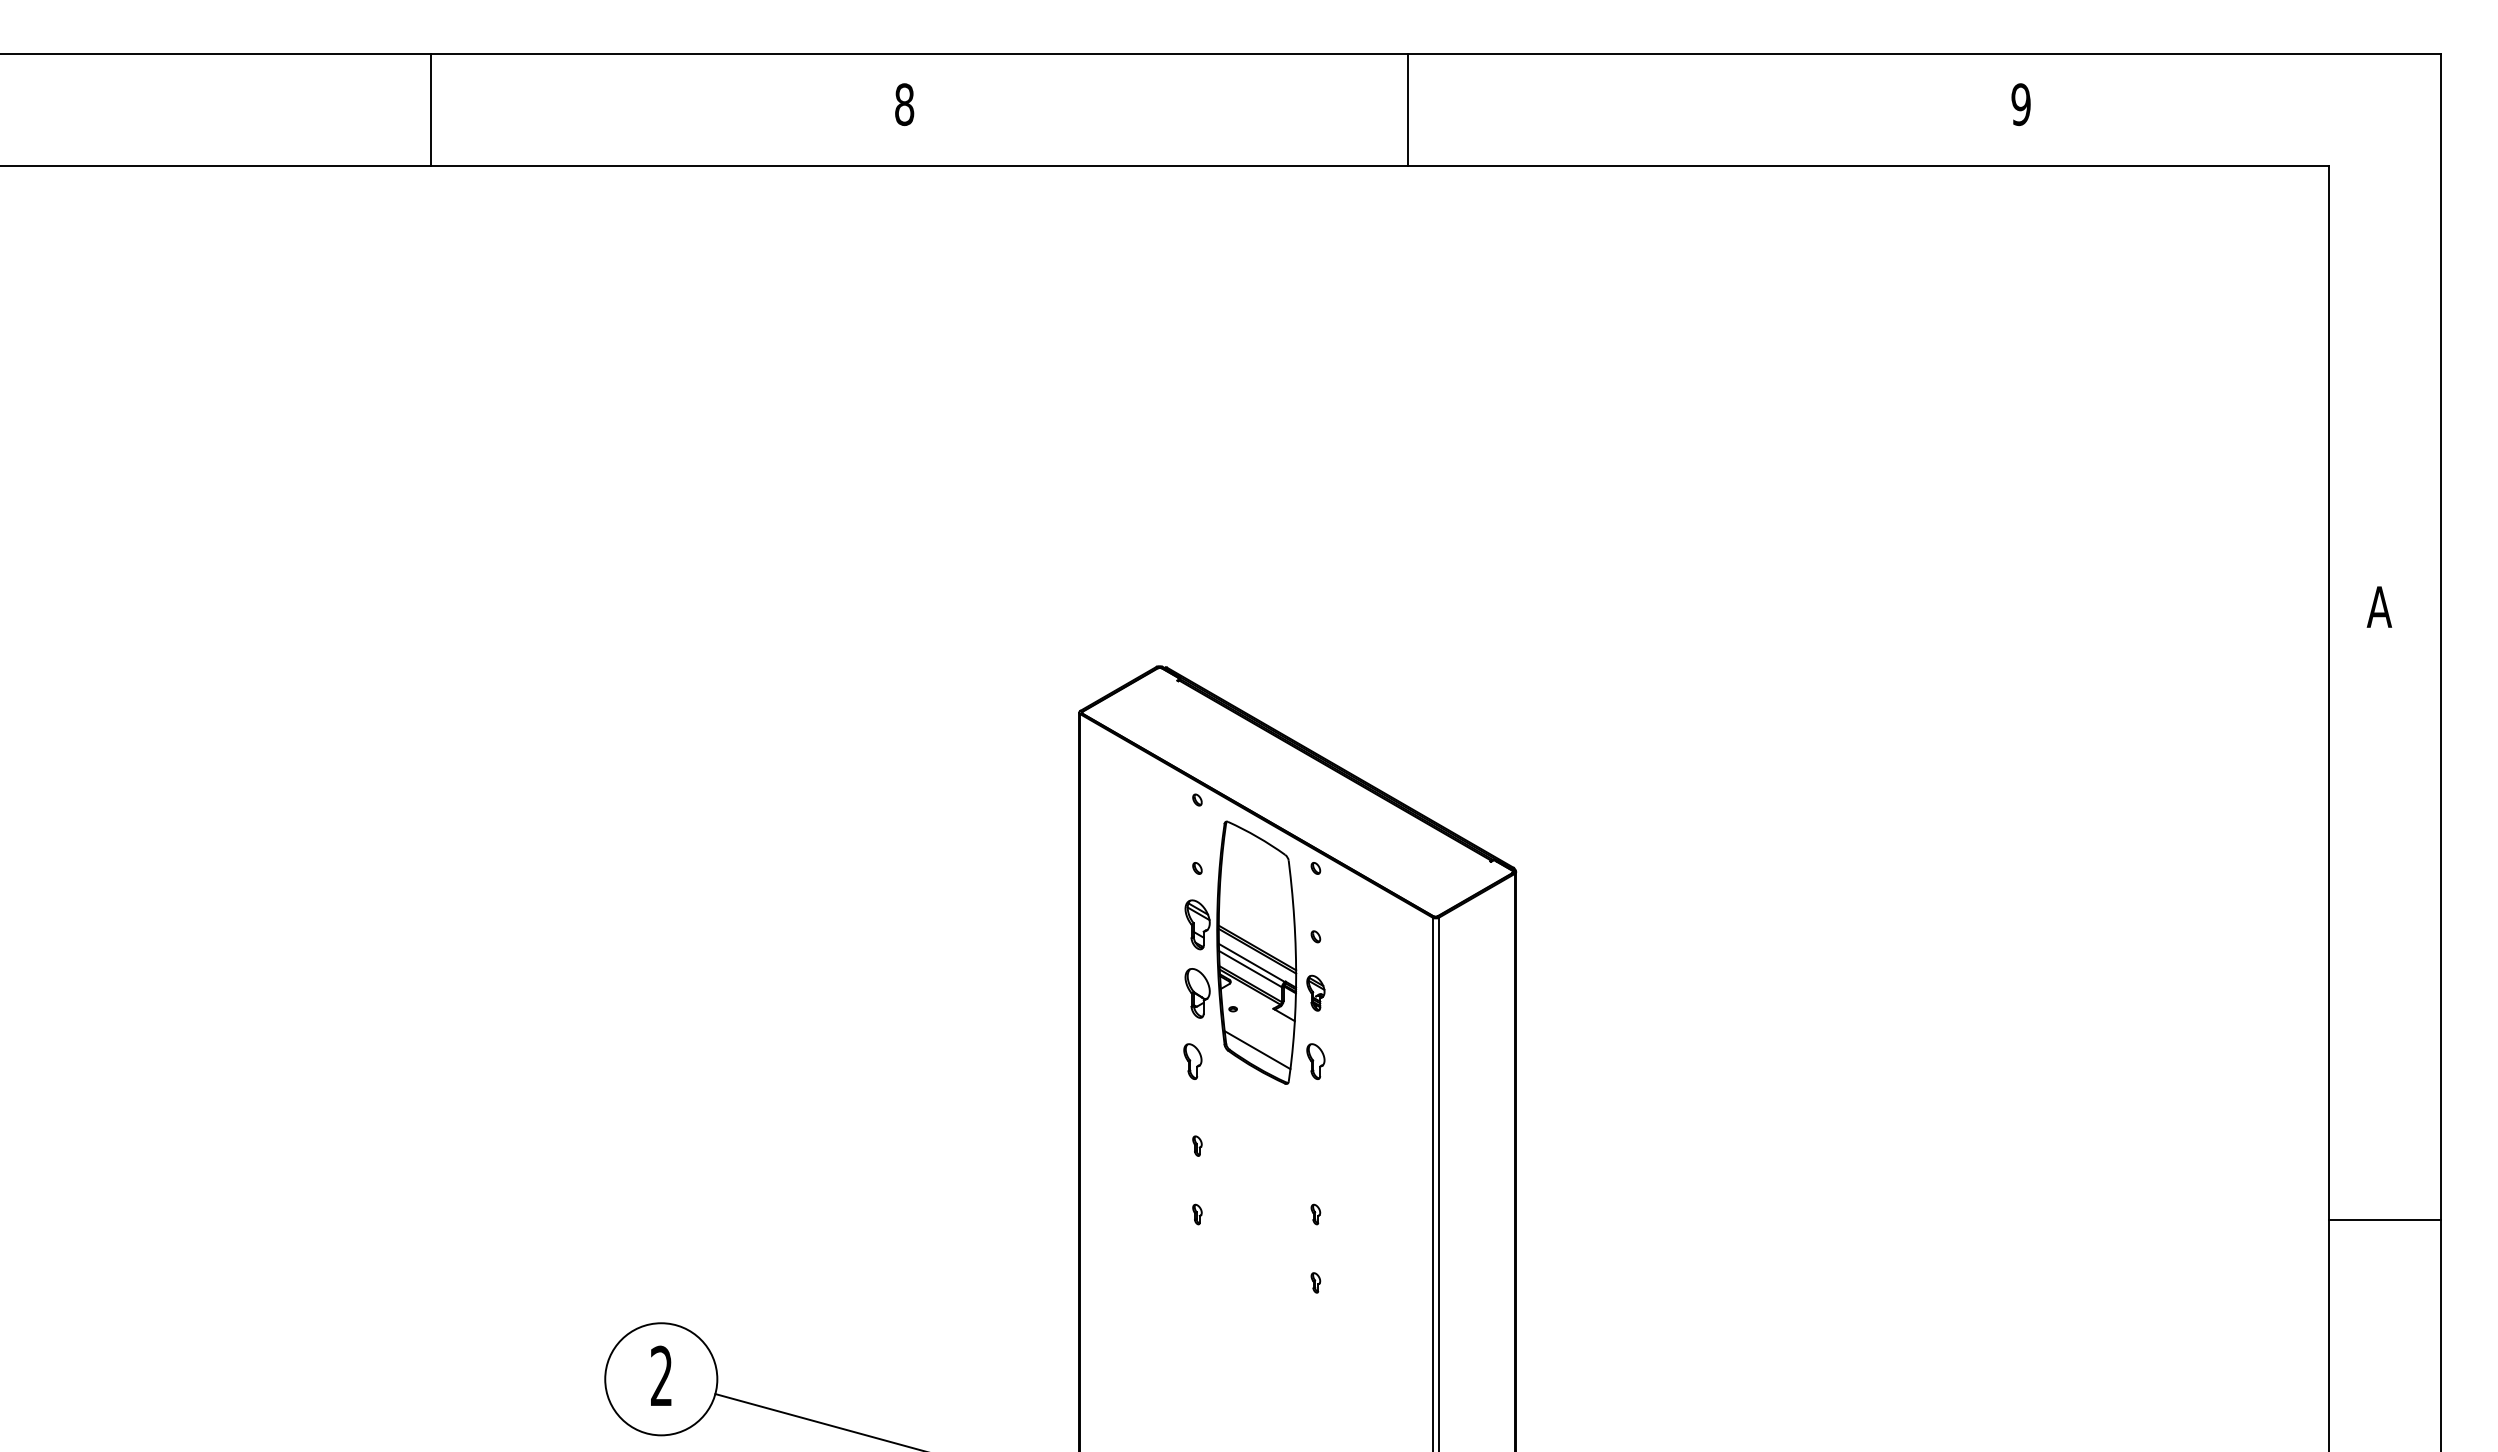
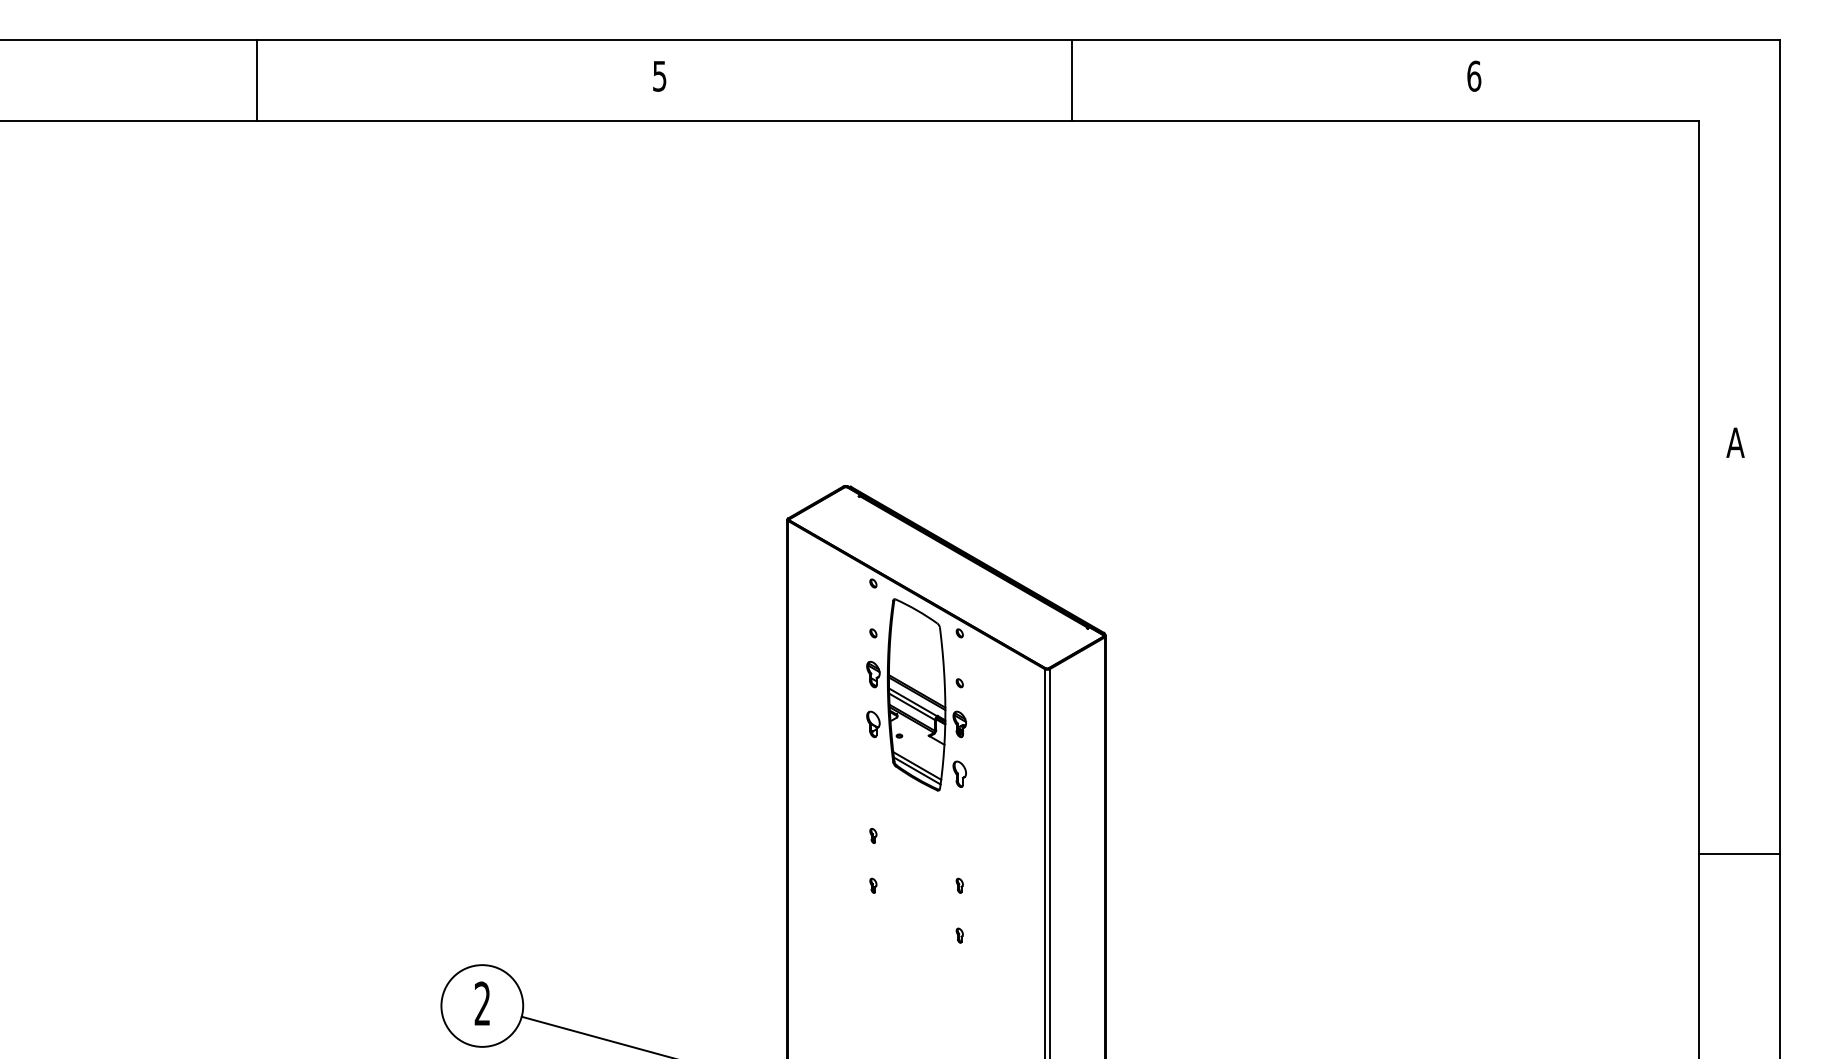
text: (904, 104) -> (659, 76), 8 -> 5
text: (2020, 104) -> (1473, 76), 9 -> 6
line: (430, 109) -> (257, 79), moved
line: (1408, 109) -> (1071, 79), moved
part: (1196, 924) -> (872, 674), size x0.71
part: (1196, 992) -> (872, 723), size x0.71
line: (1257, 1056) -> (917, 770), added
part: (1192, 1061) -> (869, 774), removed
line: (2384, 1219) -> (1739, 853), moved

